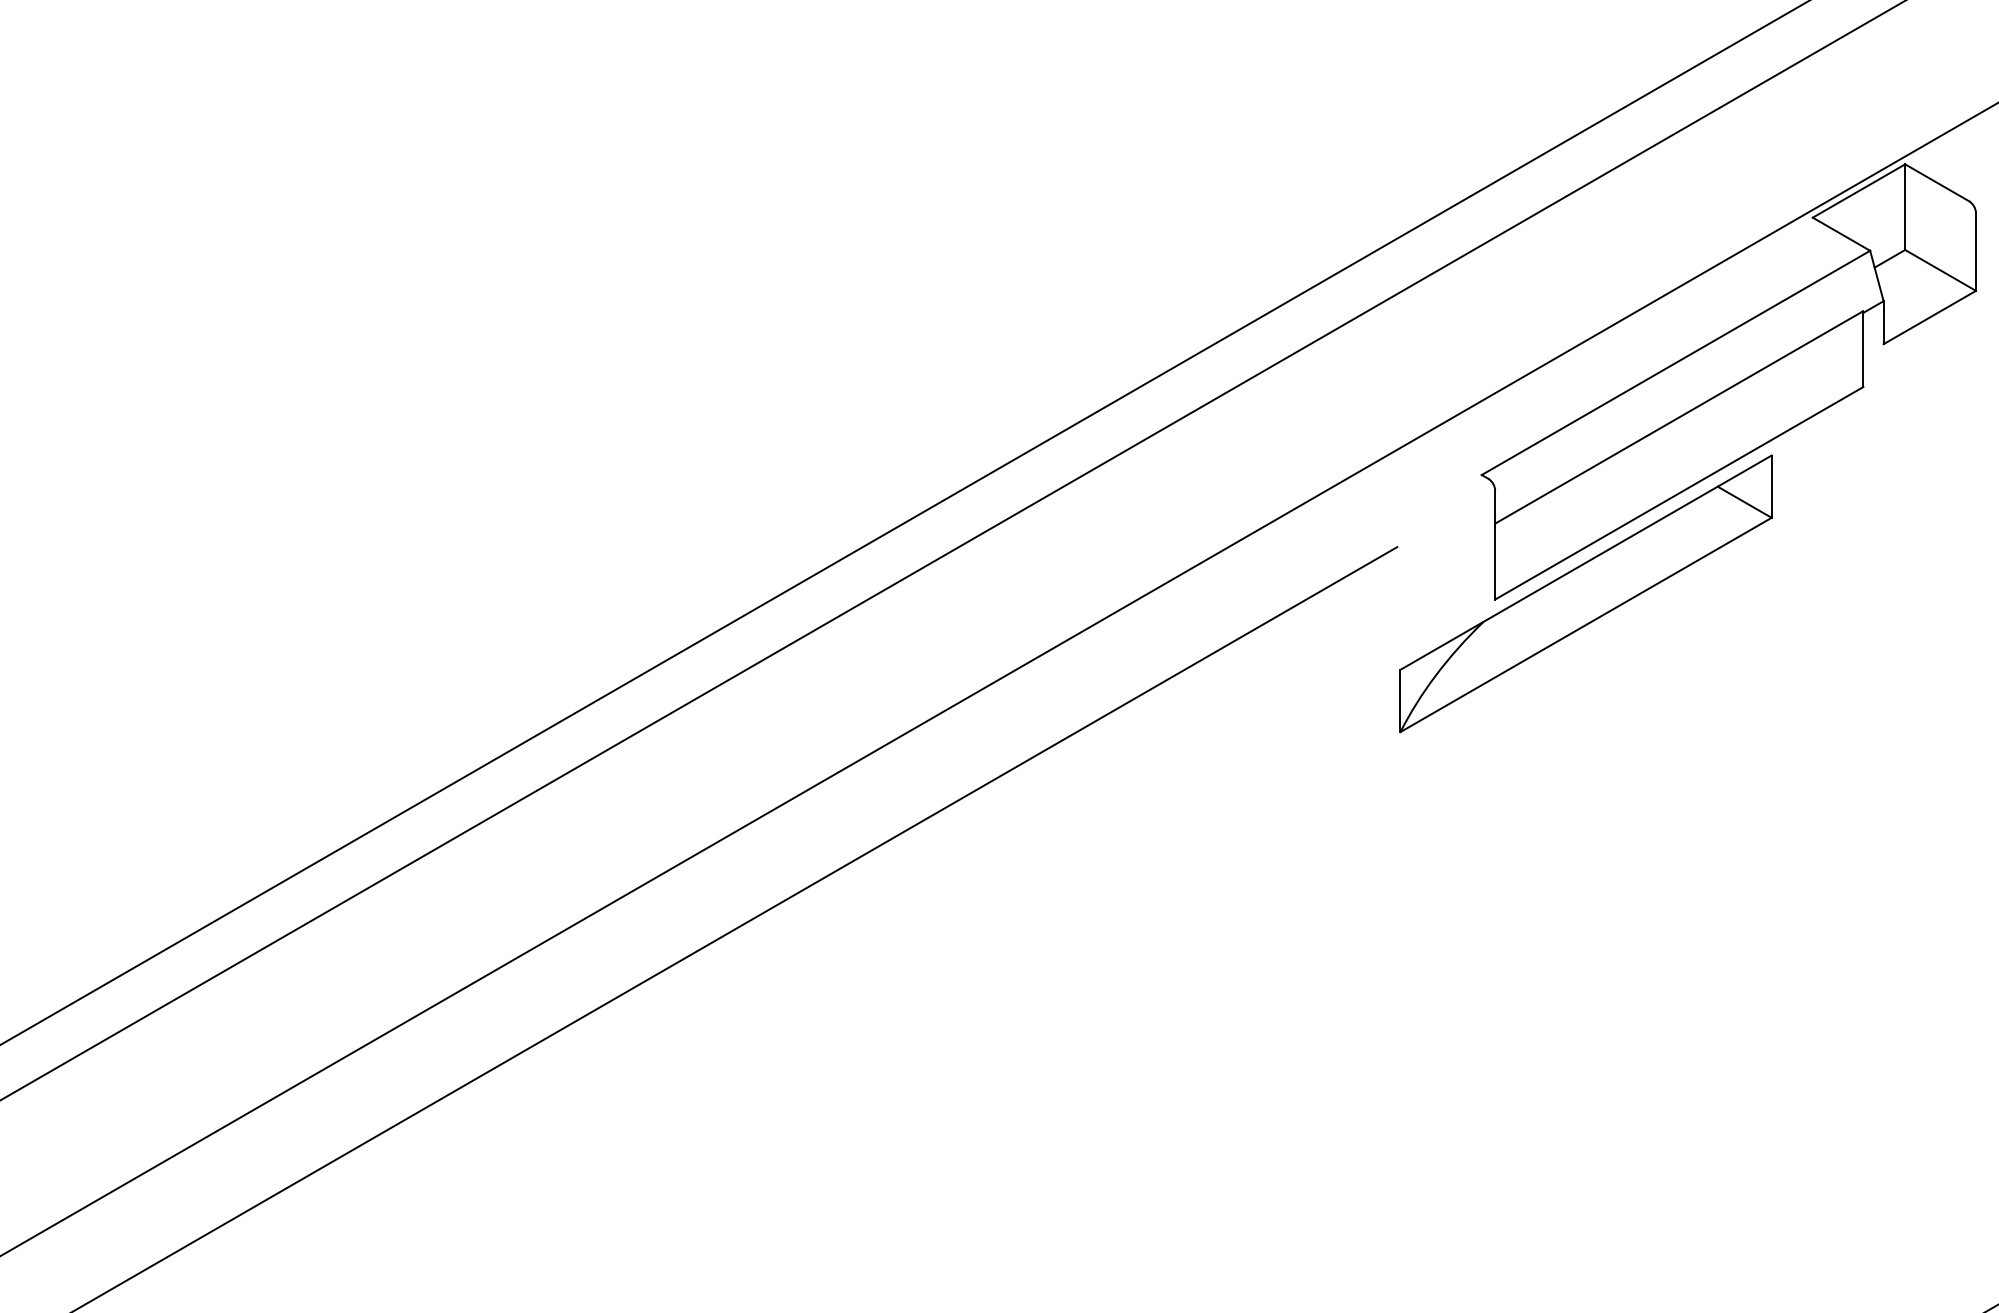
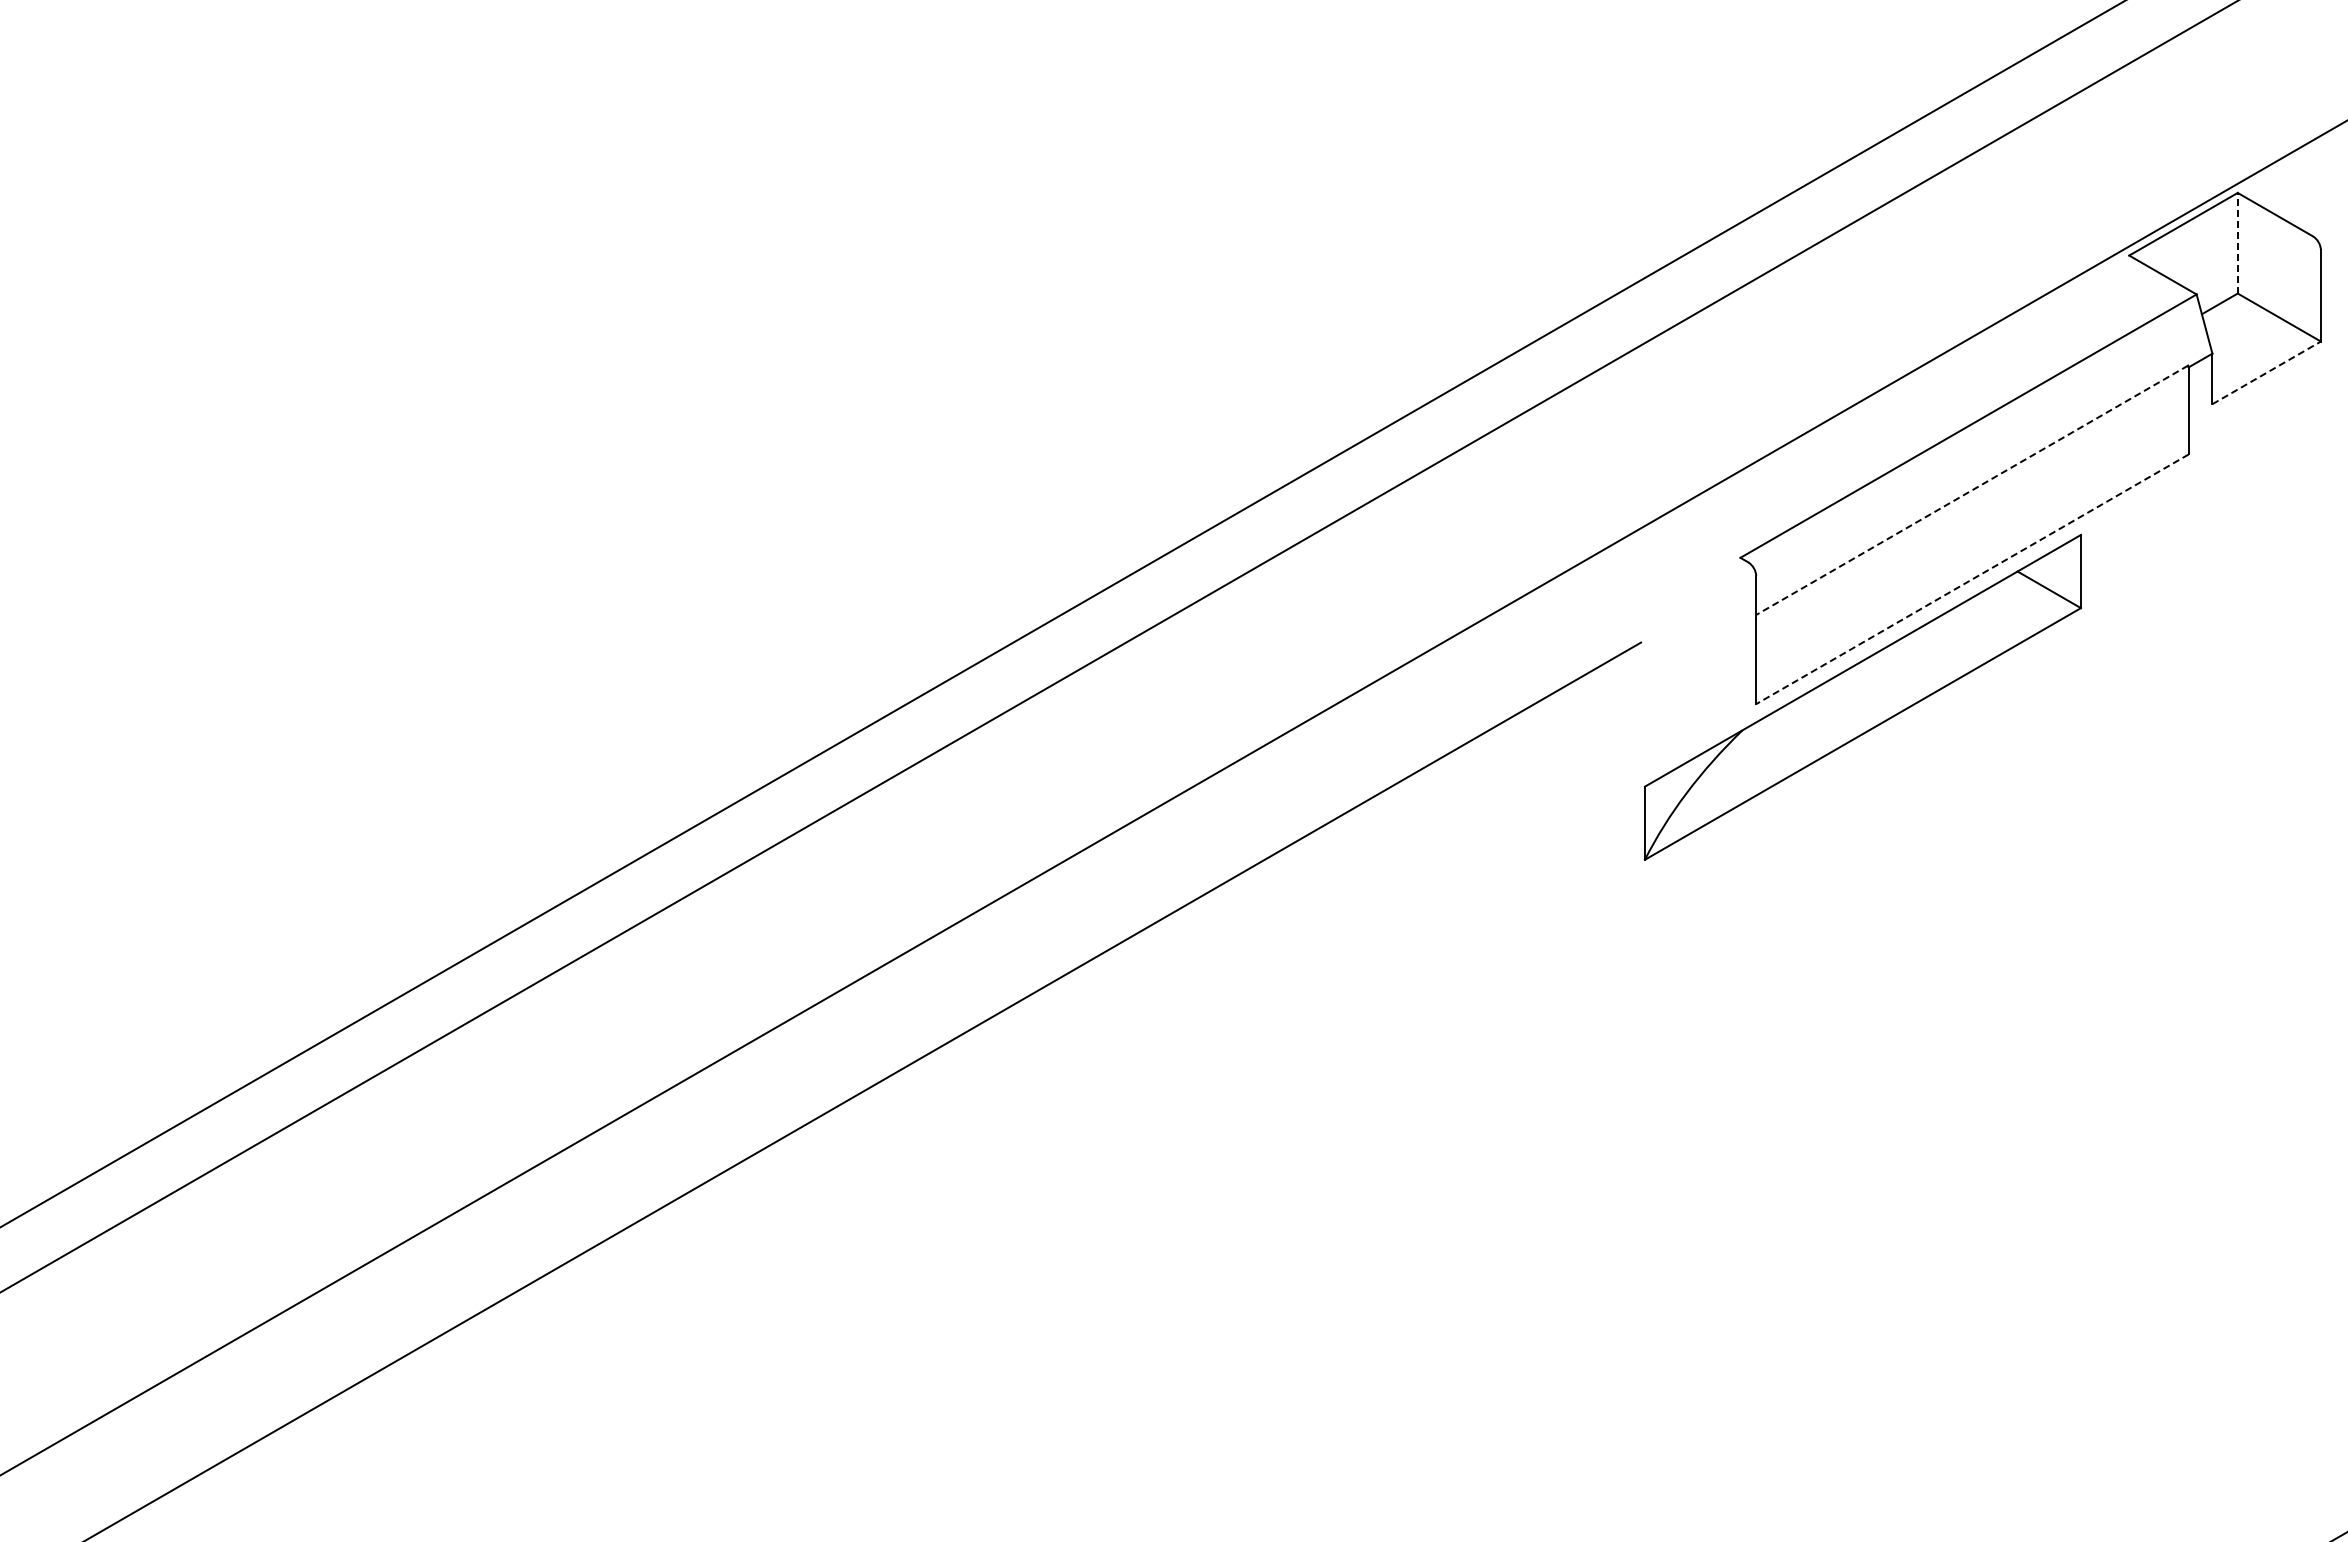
line: (1904, 206) -> (2237, 242), solid -> dashed
line: (1929, 317) -> (2266, 372), solid -> dashed
line: (1678, 417) -> (1971, 490), solid -> dashed
line: (1679, 493) -> (1972, 579), solid -> dashed

